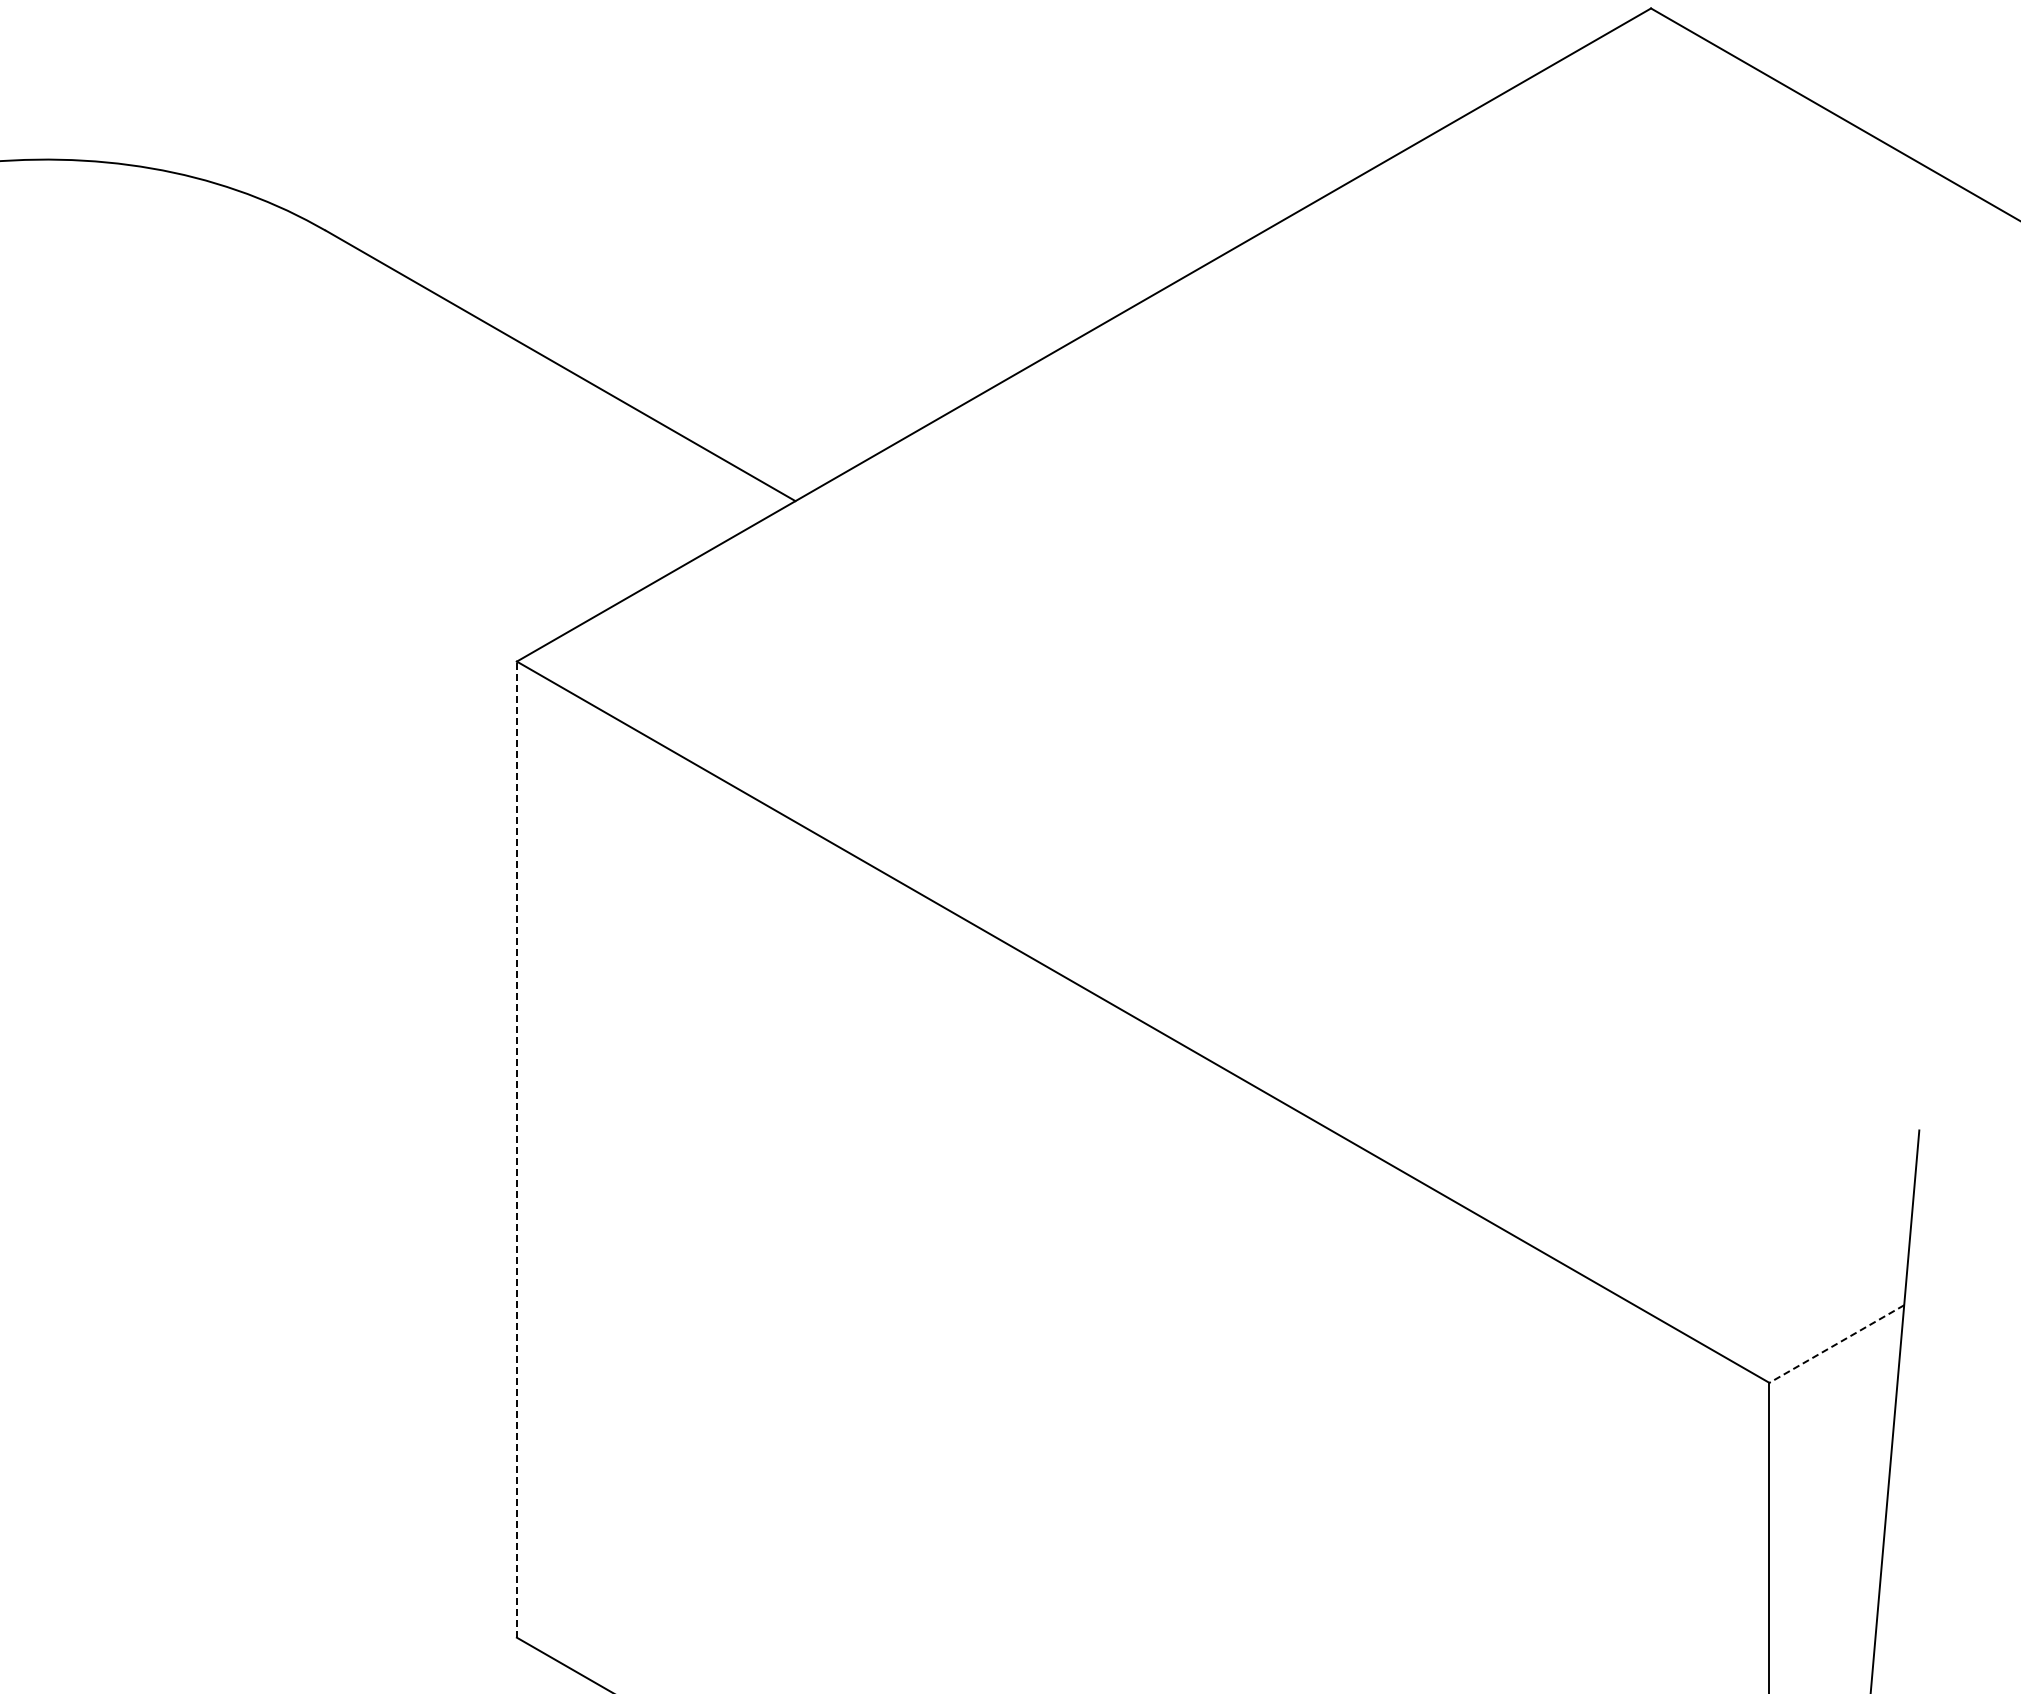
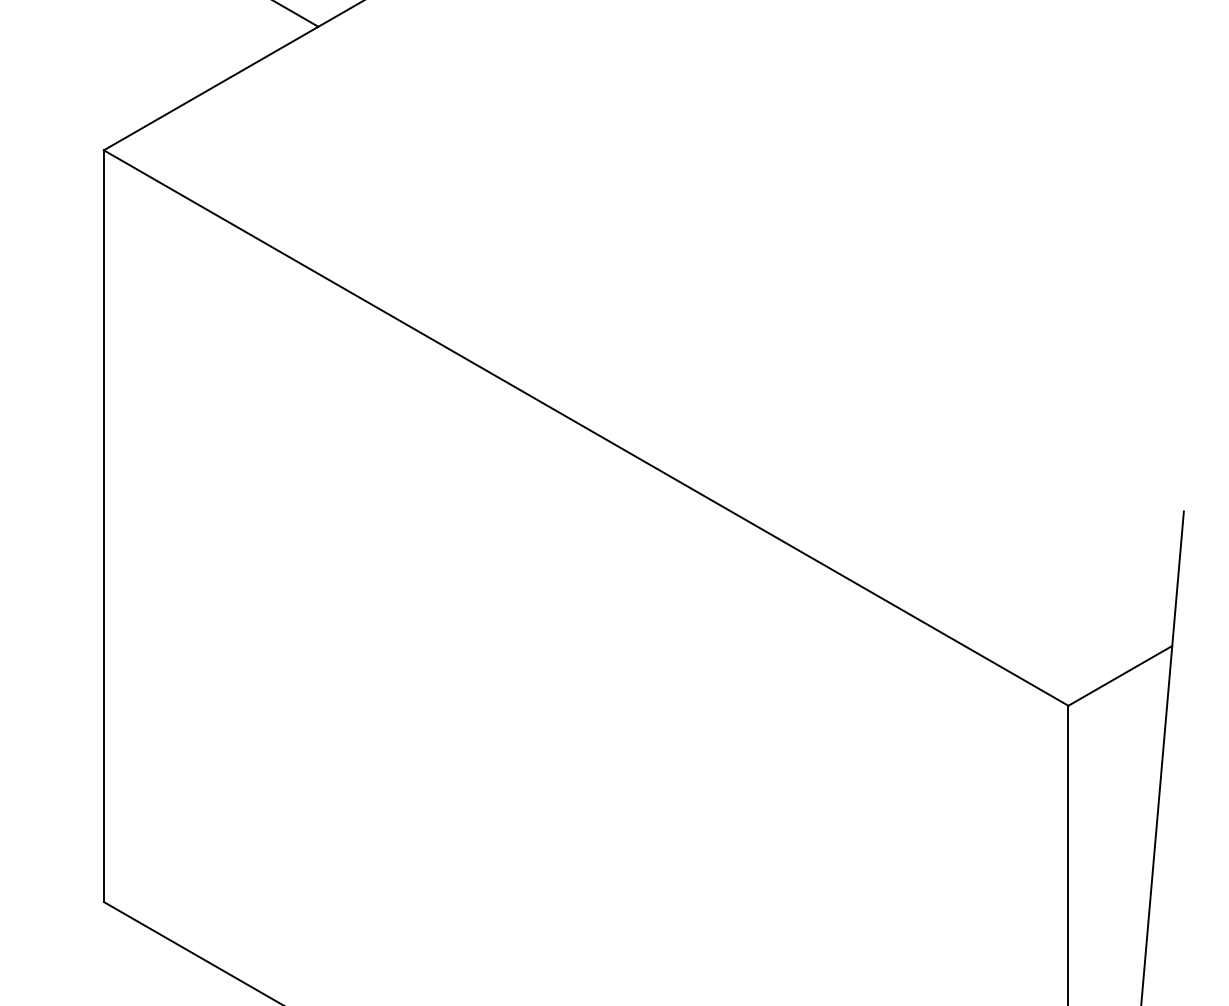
line: (516, 1149) -> (103, 526), dashed -> solid
line: (1836, 1344) -> (1120, 676), dashed -> solid

